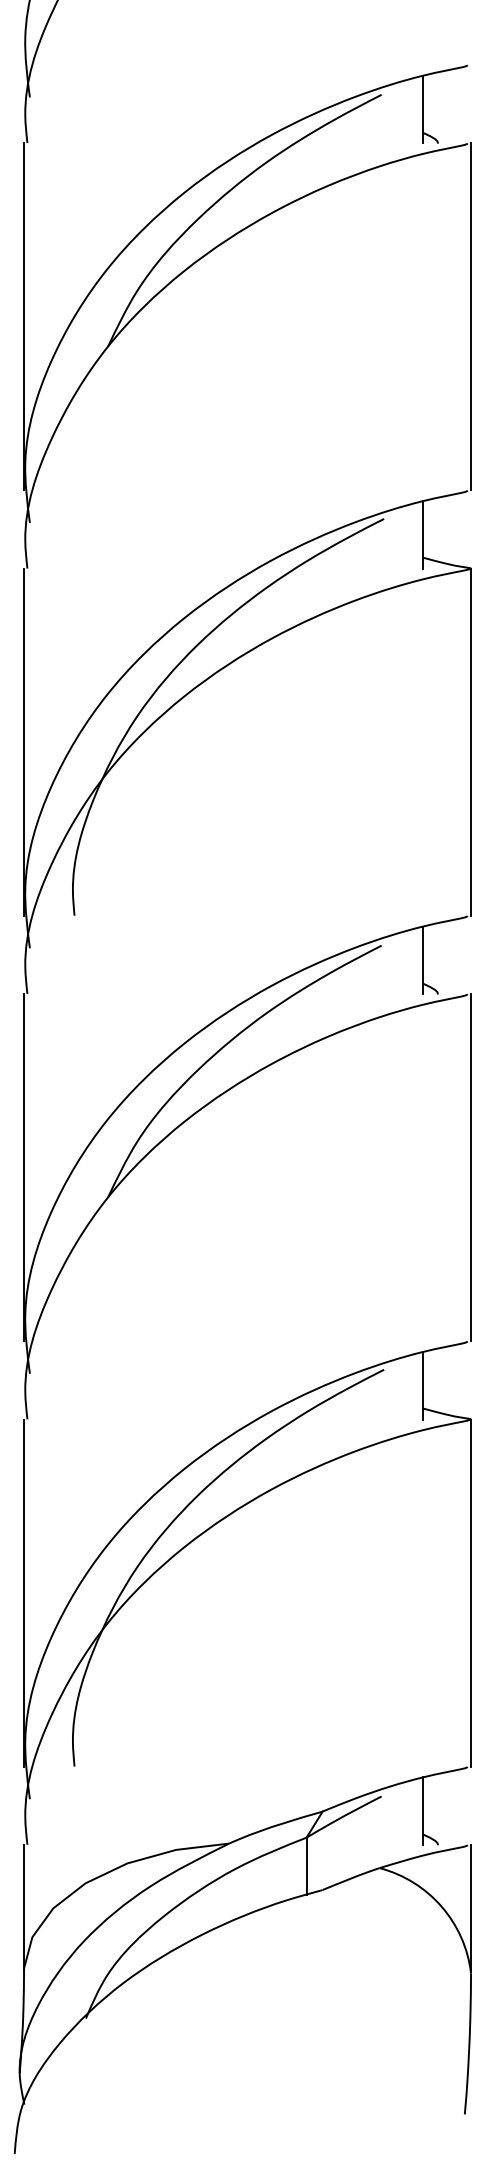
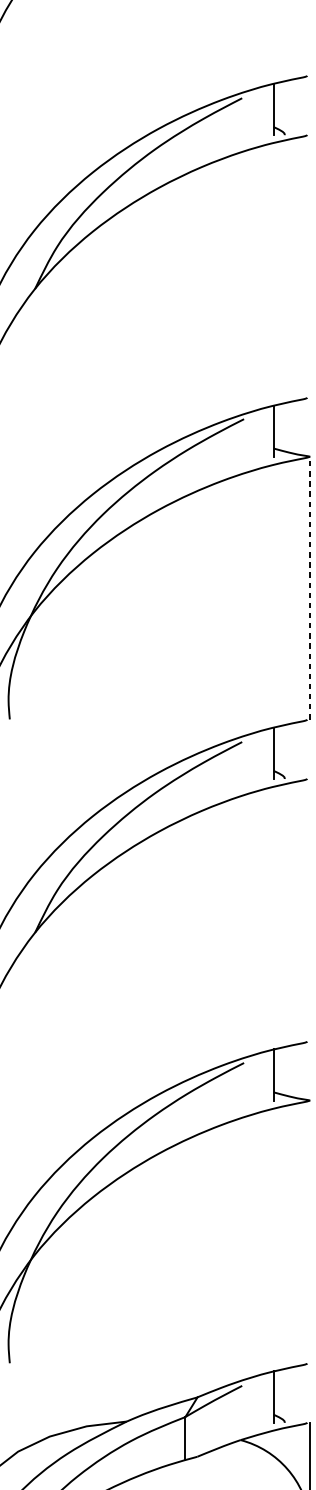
line: (471, 316) -> (310, 266), removed
line: (471, 742) -> (310, 588), solid -> dashed
line: (471, 1167) -> (310, 909), removed
line: (471, 1592) -> (310, 1231), removed

